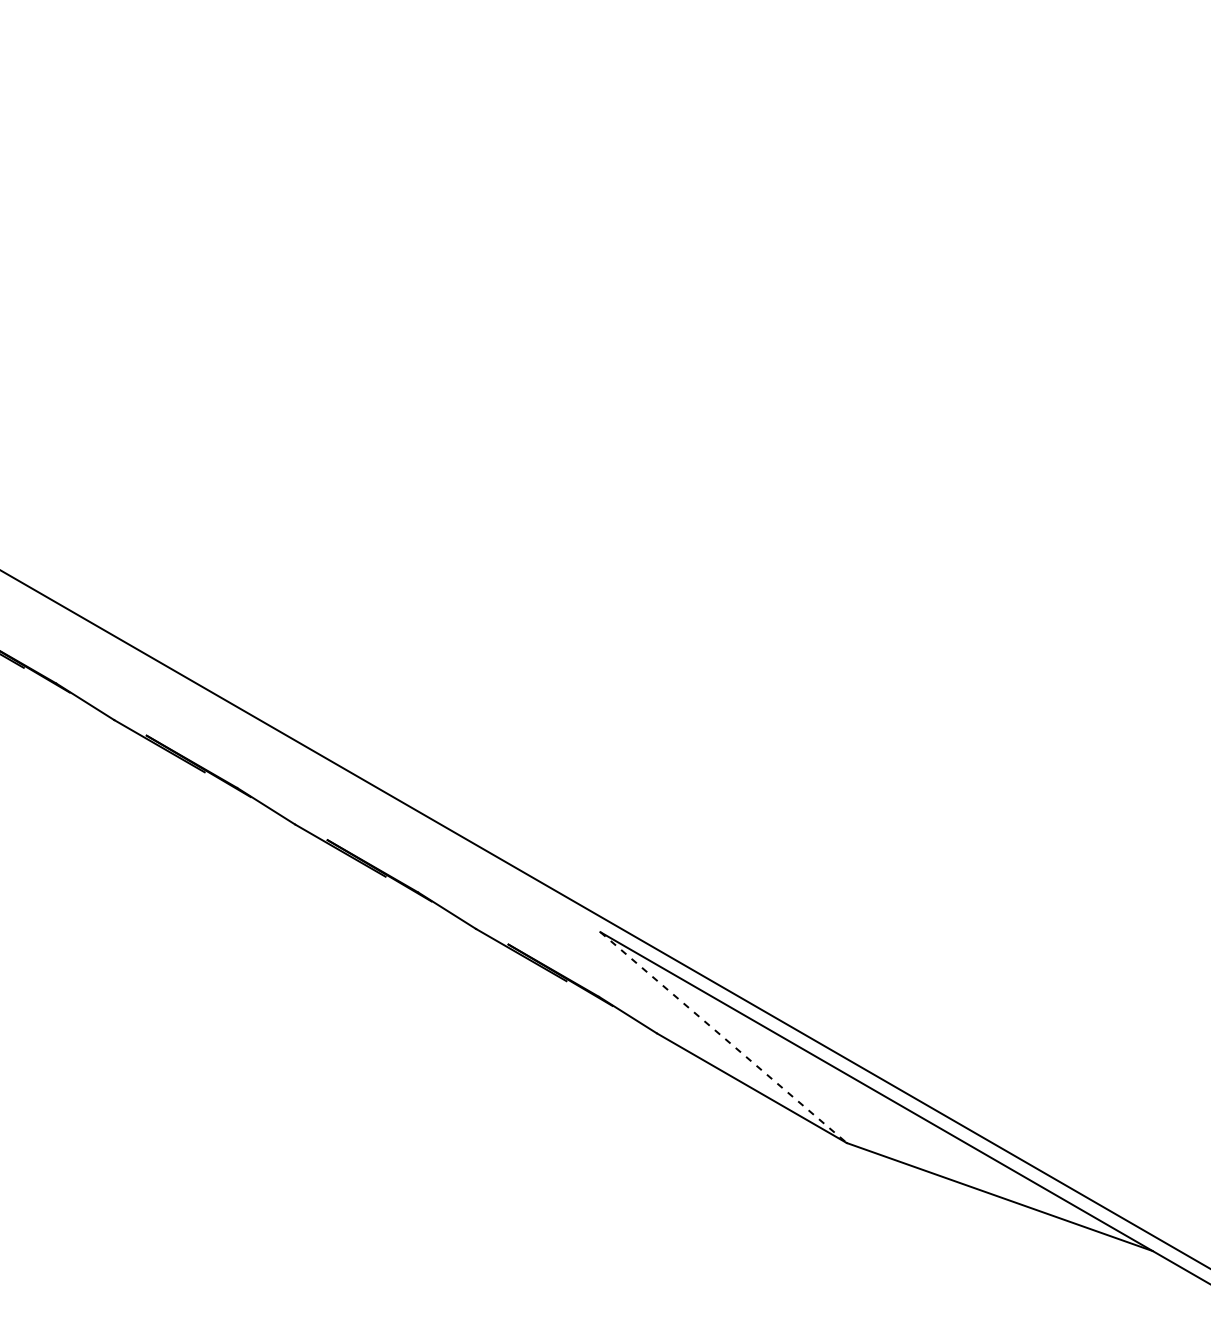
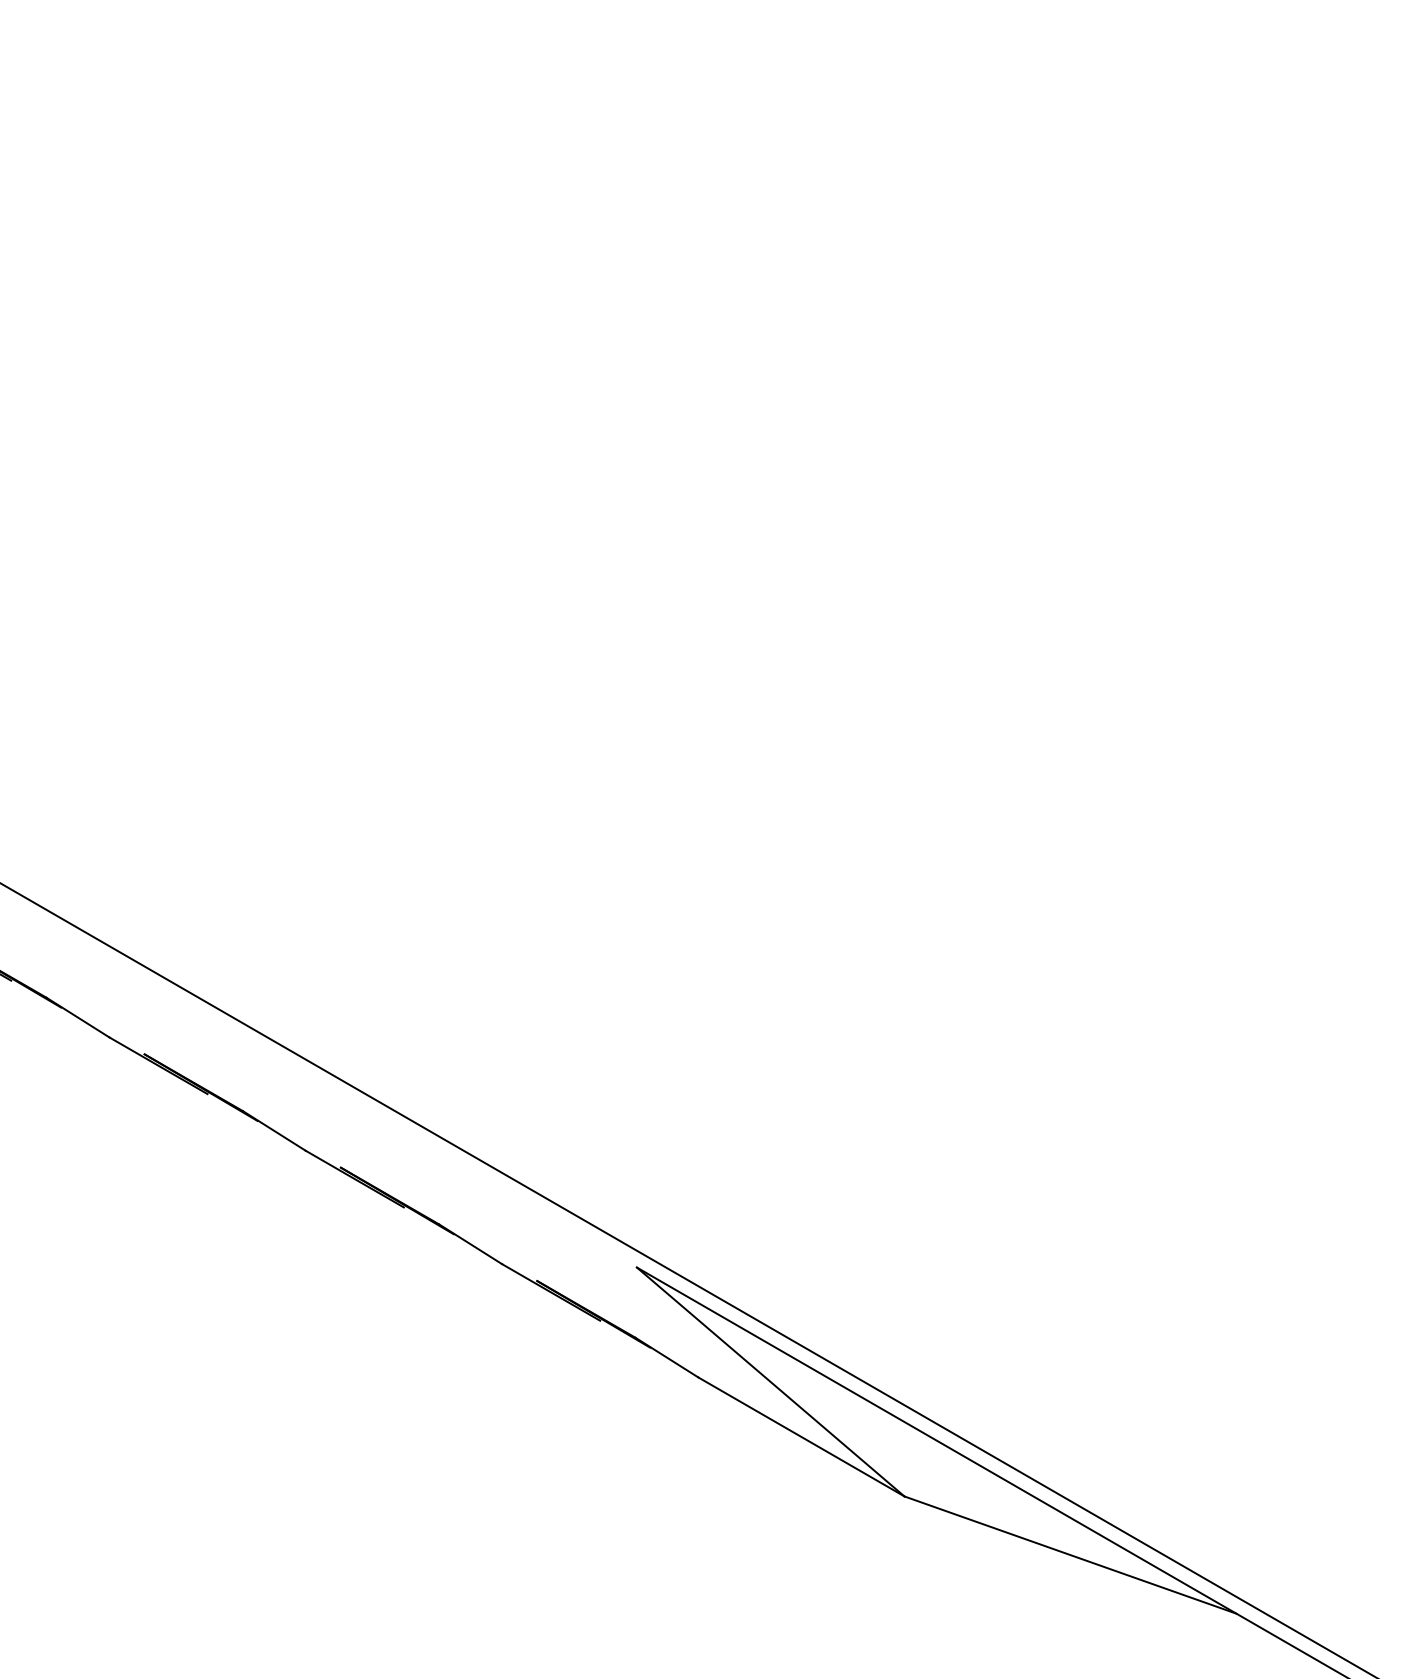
line: (724, 1038) -> (771, 1382), dashed -> solid

